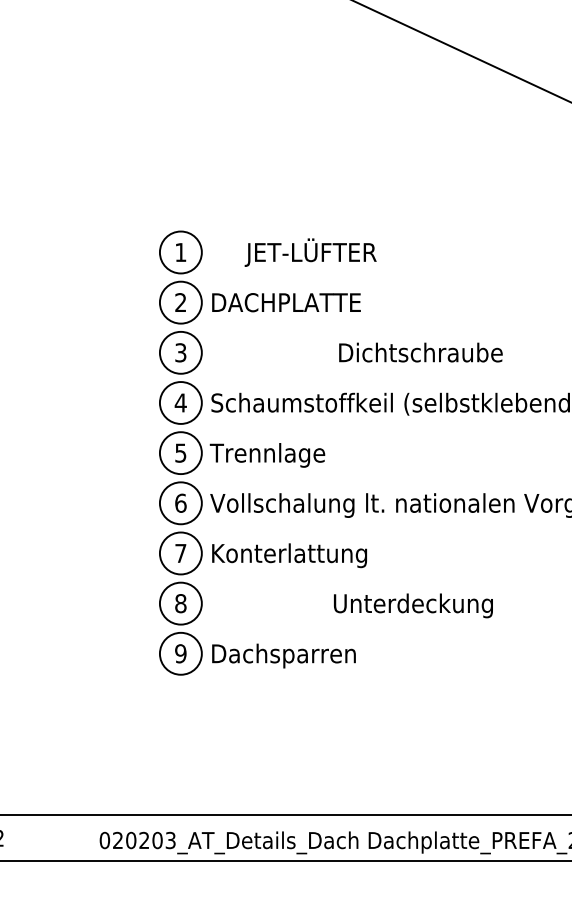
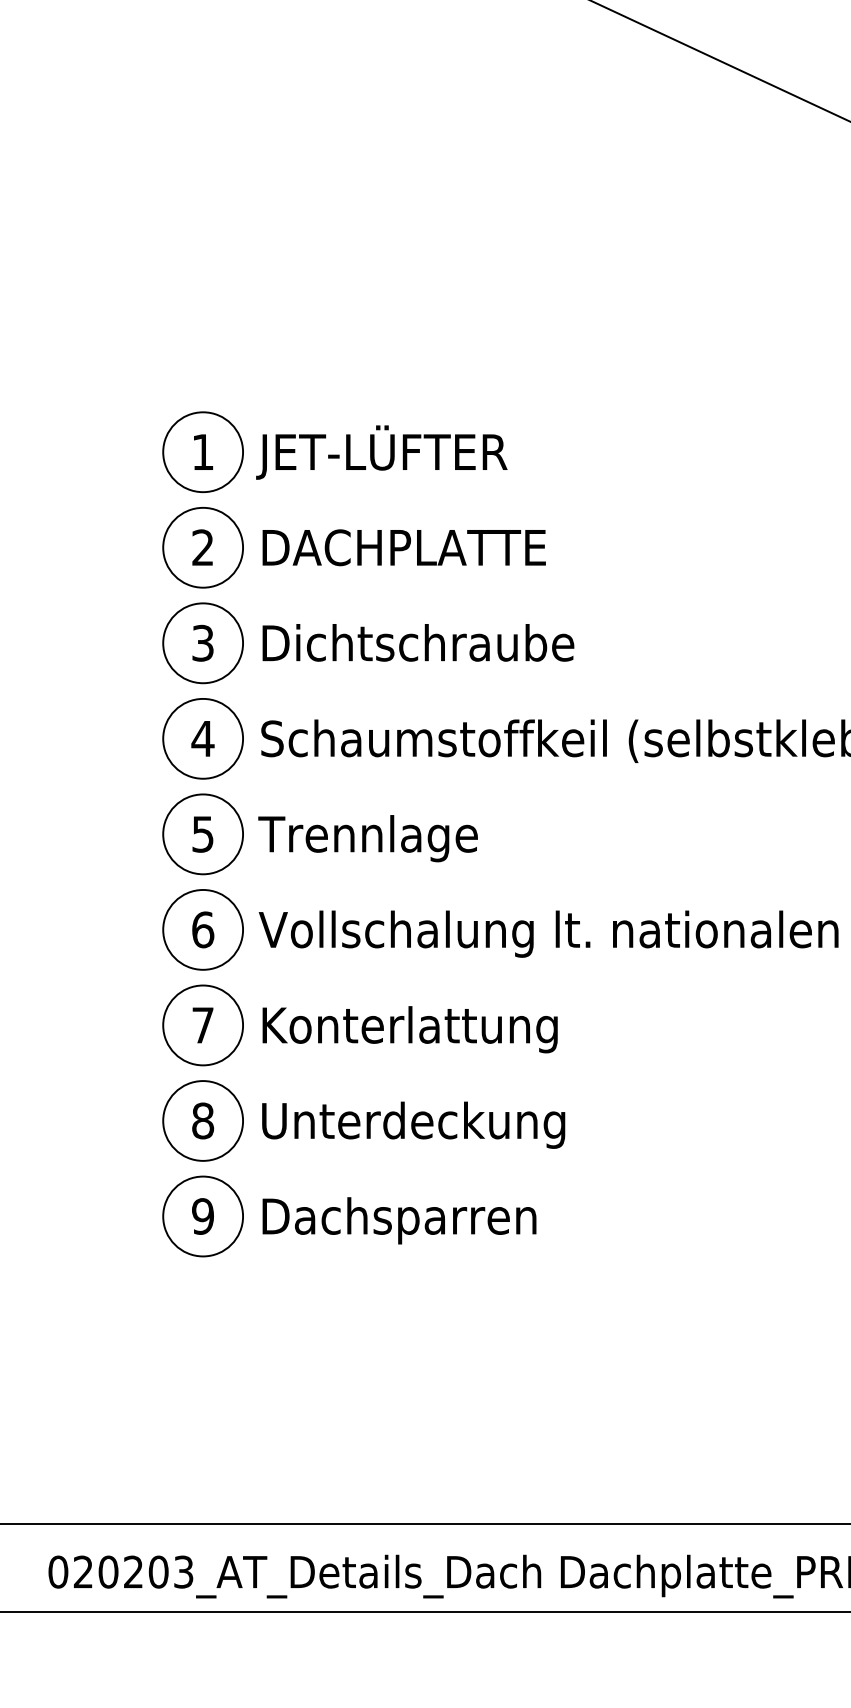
text: (310, 252) -> (381, 452), moved
text: (420, 352) -> (417, 642), moved
text: (413, 605) -> (413, 1124), moved

